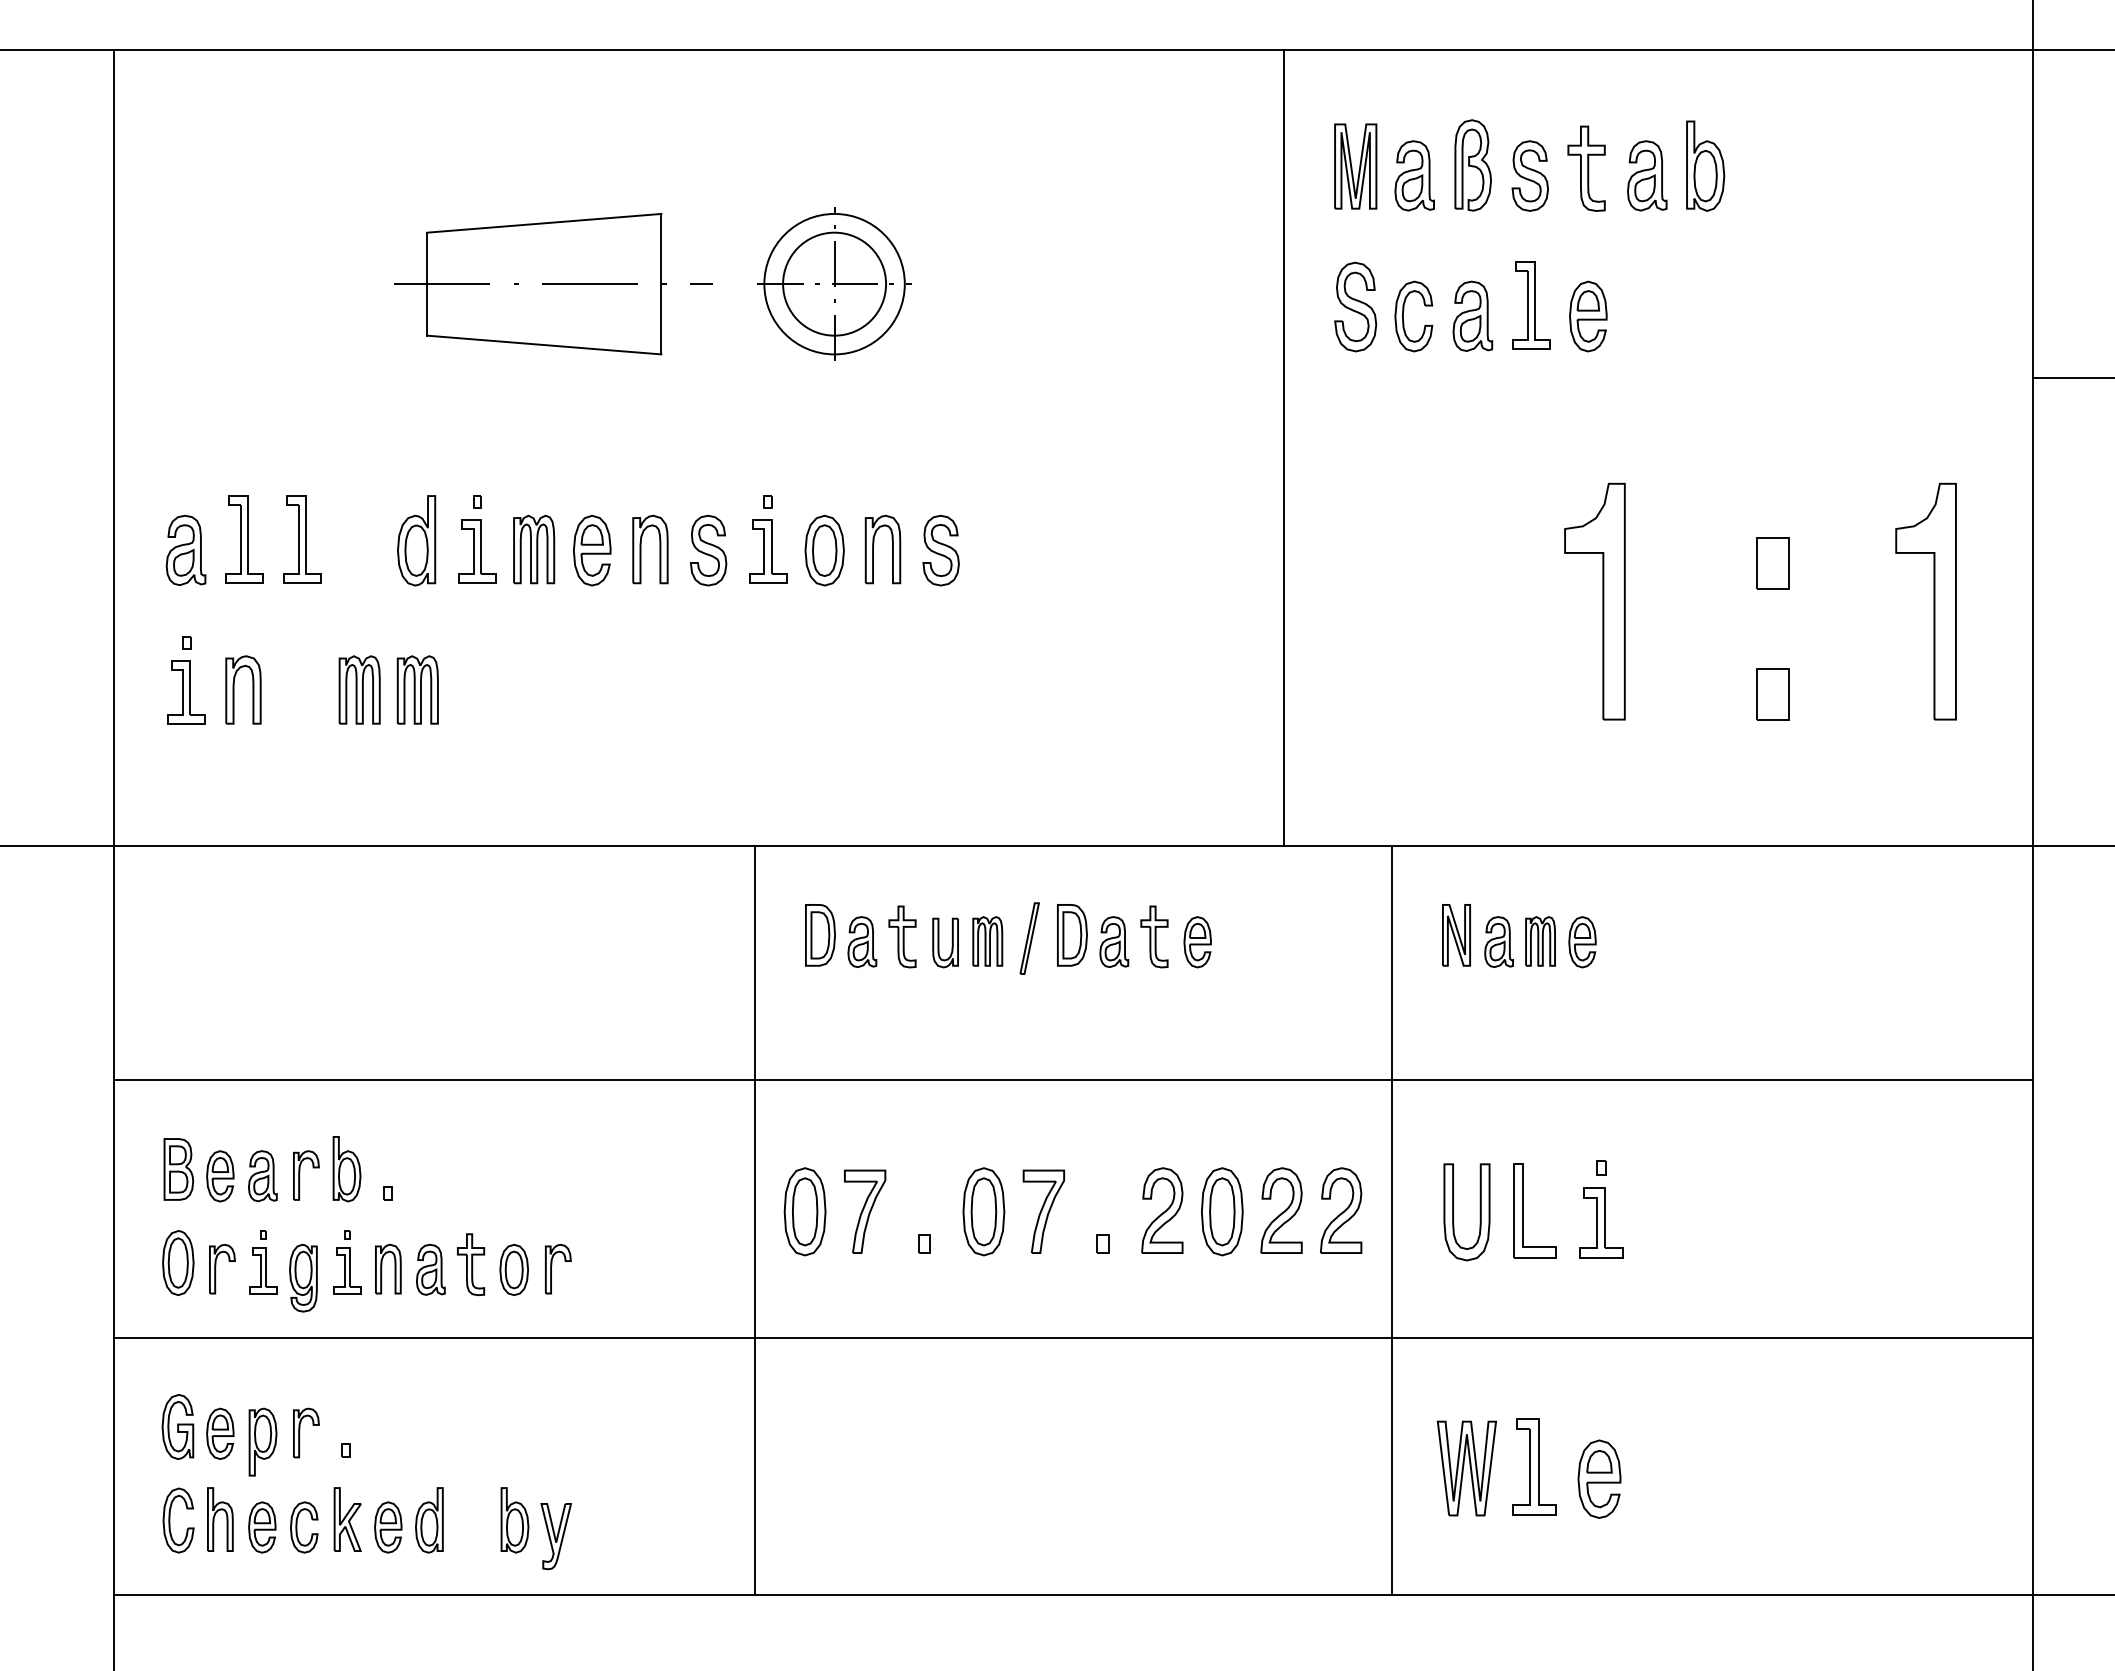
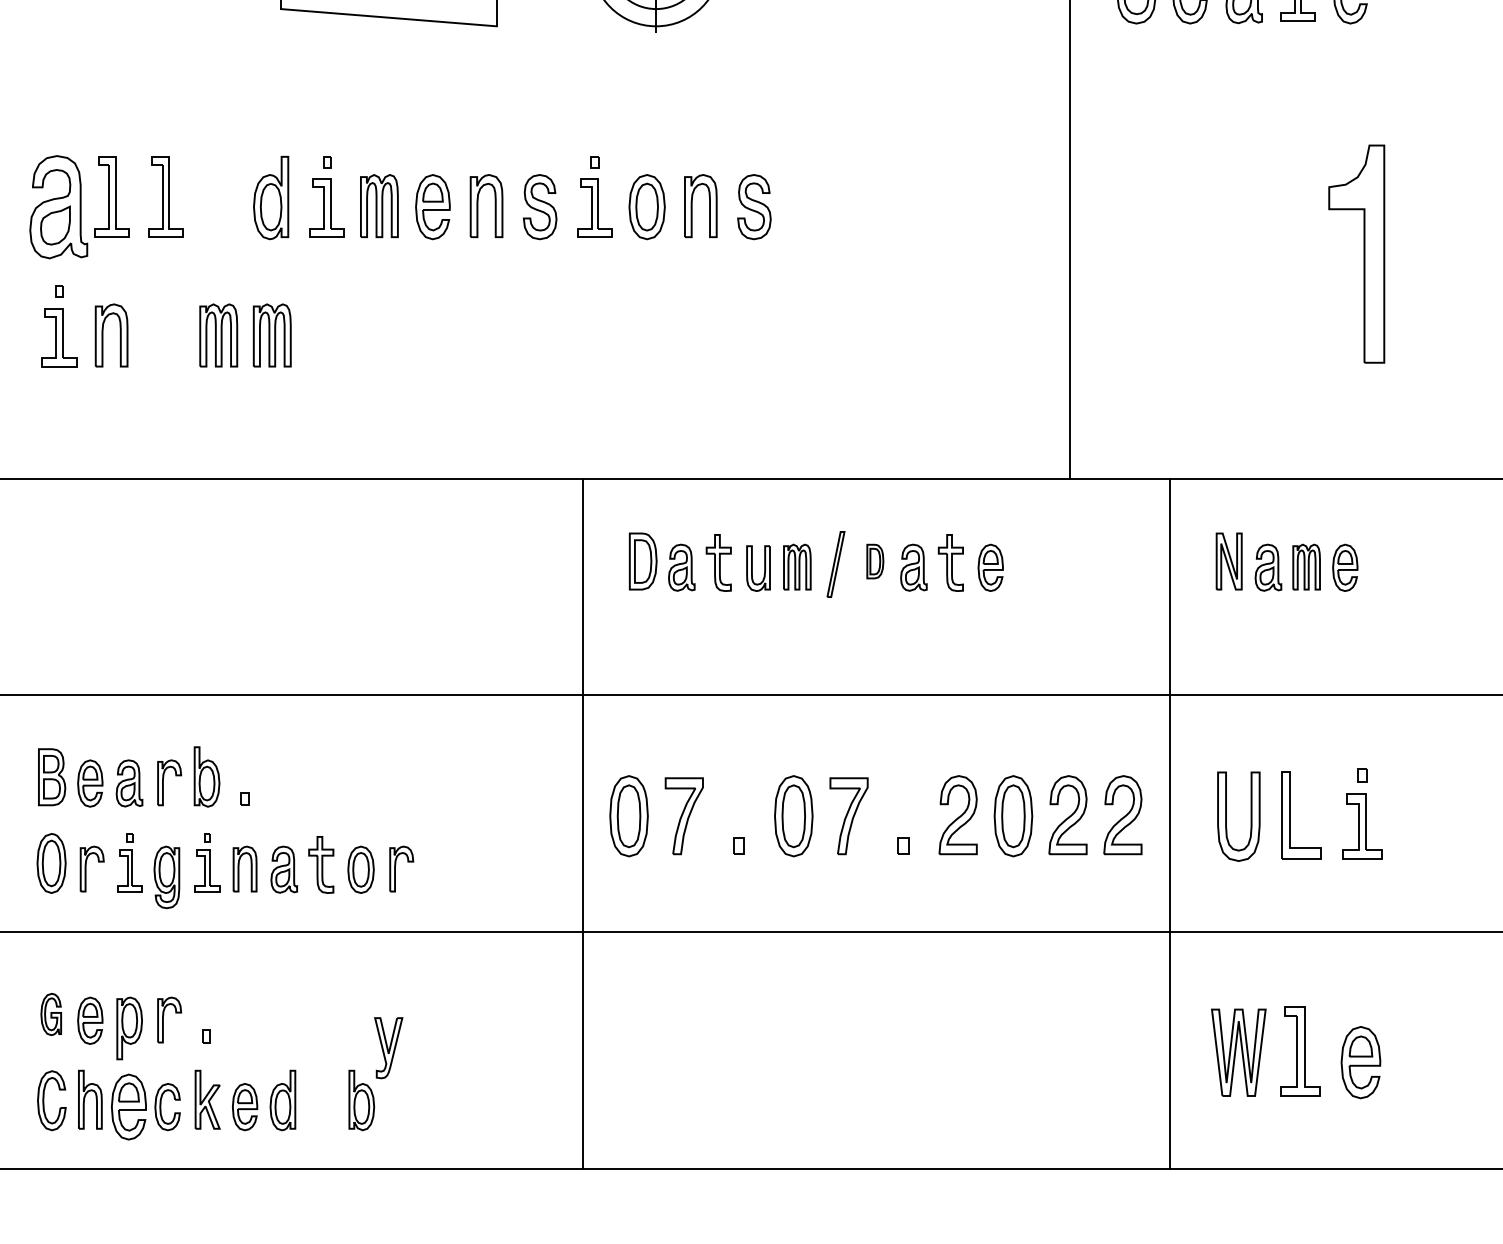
part: (185, 549) -> (58, 206), size x1.6
part: (1072, 935) -> (875, 561), size x0.6
part: (177, 1426) -> (50, 1014), size x0.7
part: (262, 1527) -> (129, 1107), size x1.4
part: (556, 1536) -> (388, 1048), moved

